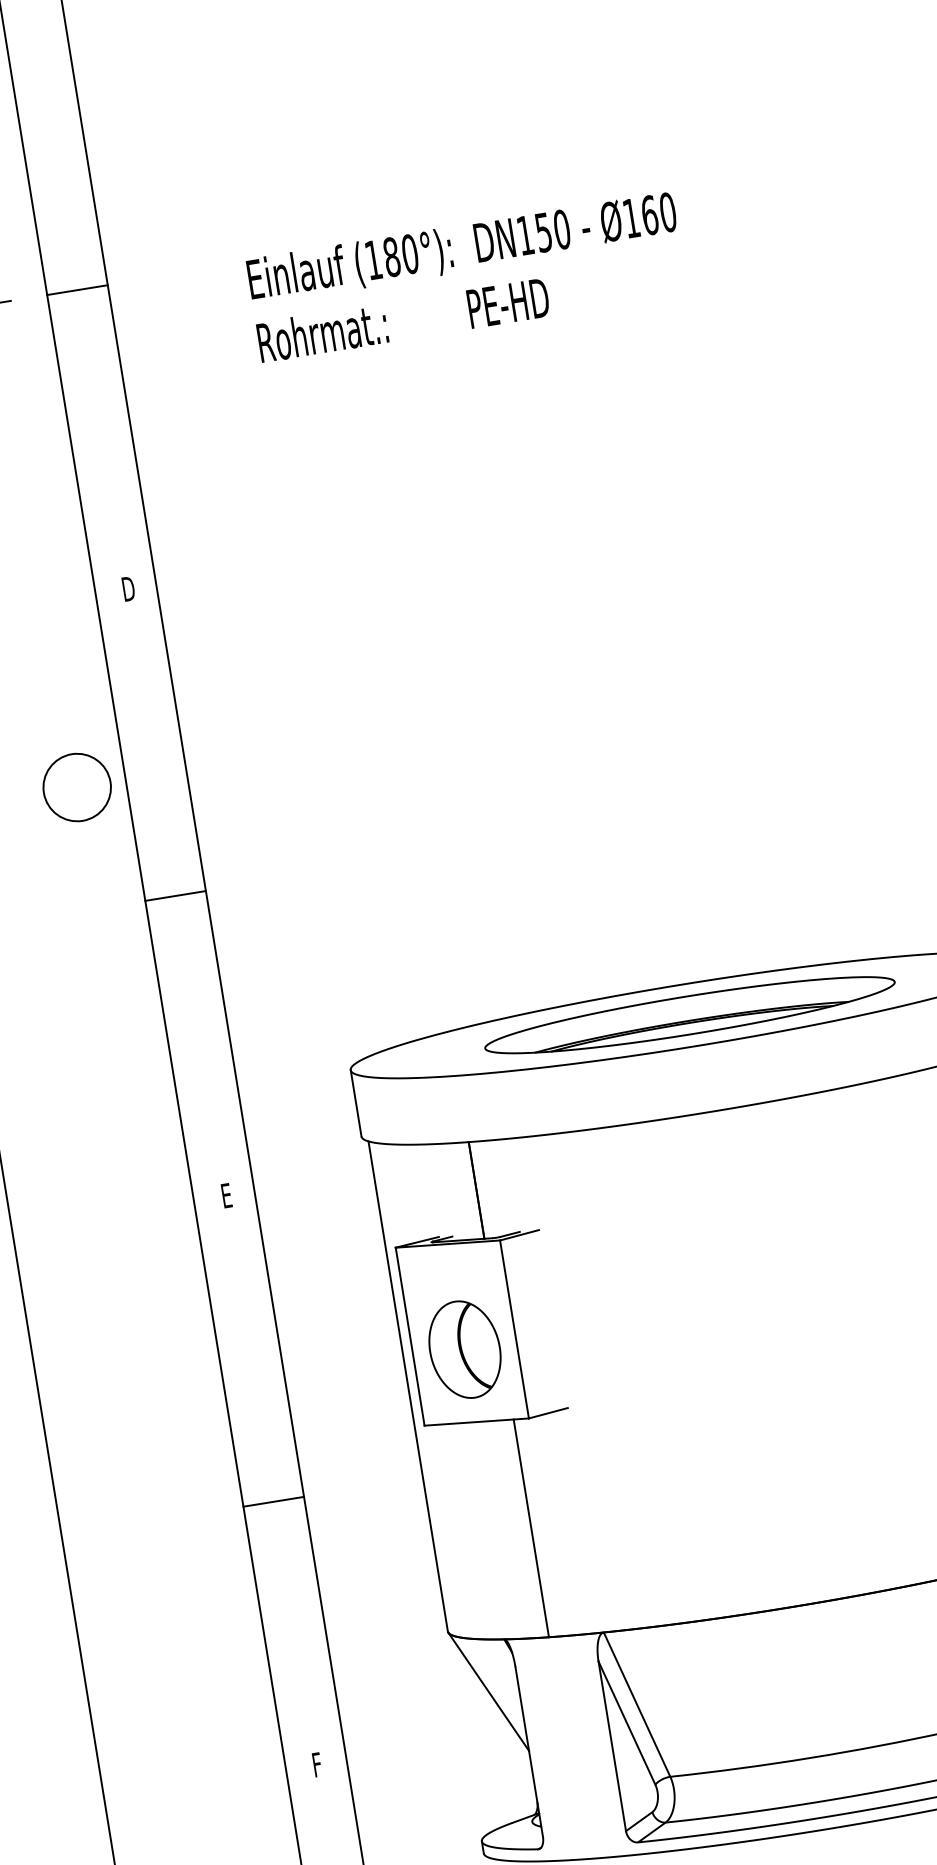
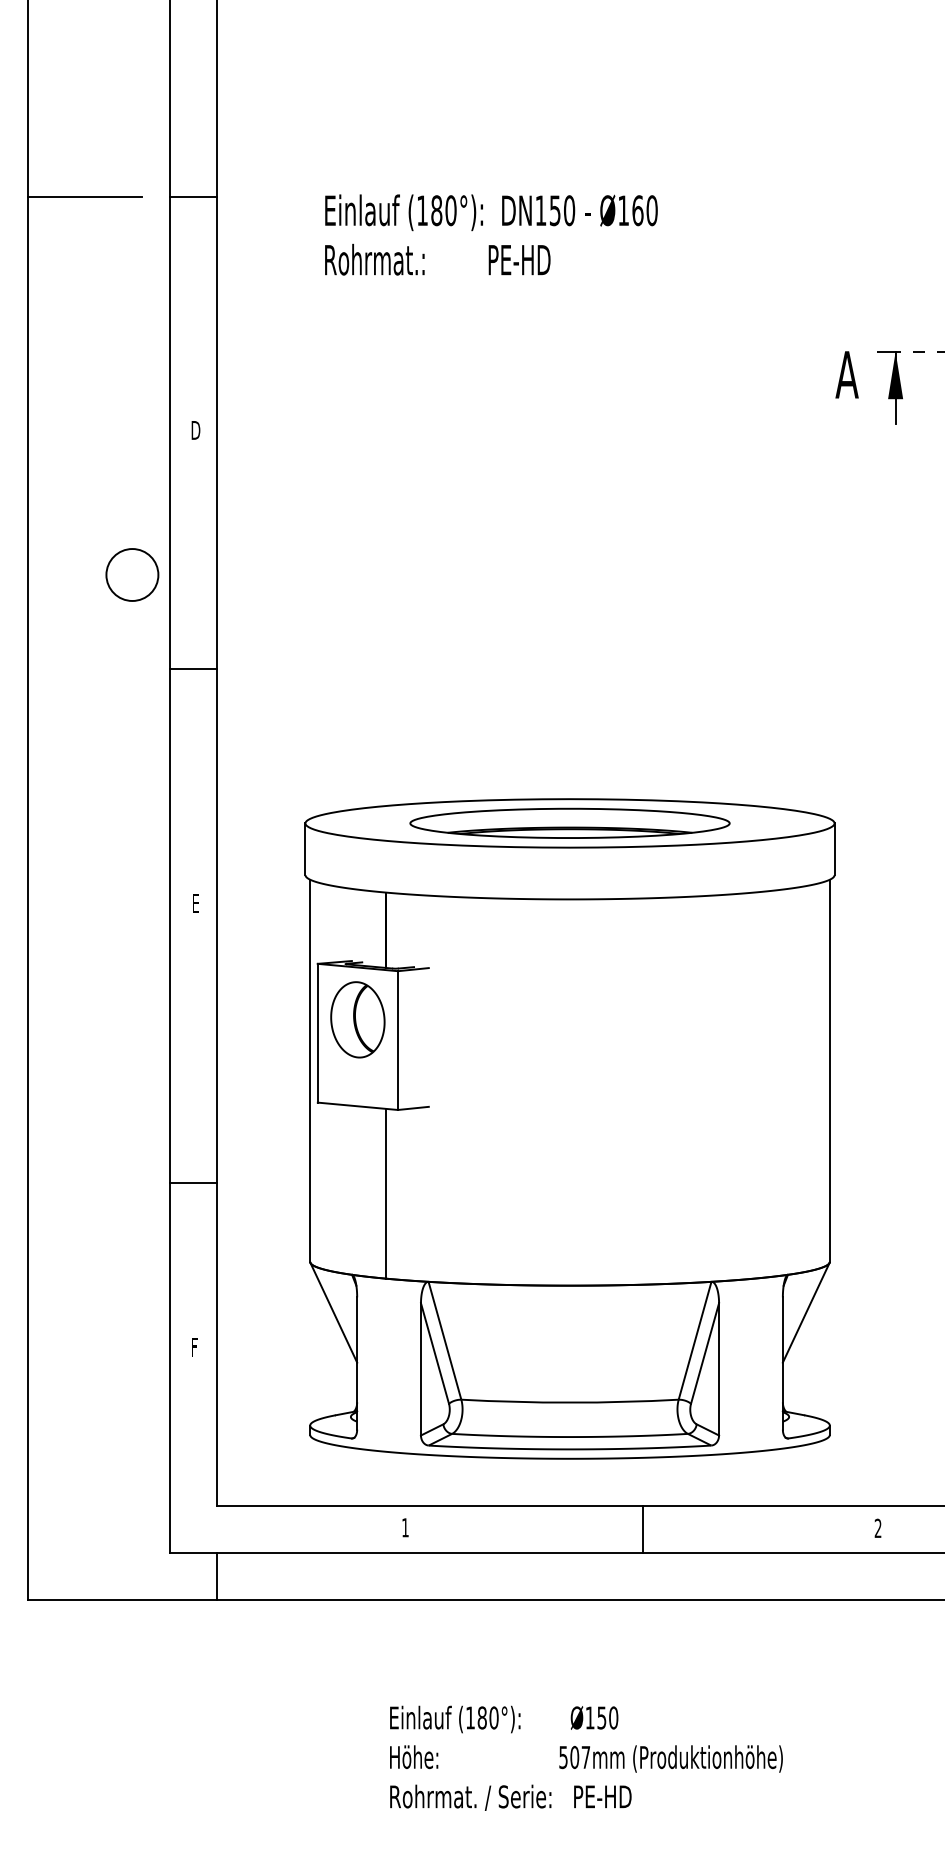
part: (464, 1349) -> (357, 1019), moved
line: (273, 1501) -> (193, 1182), moved

